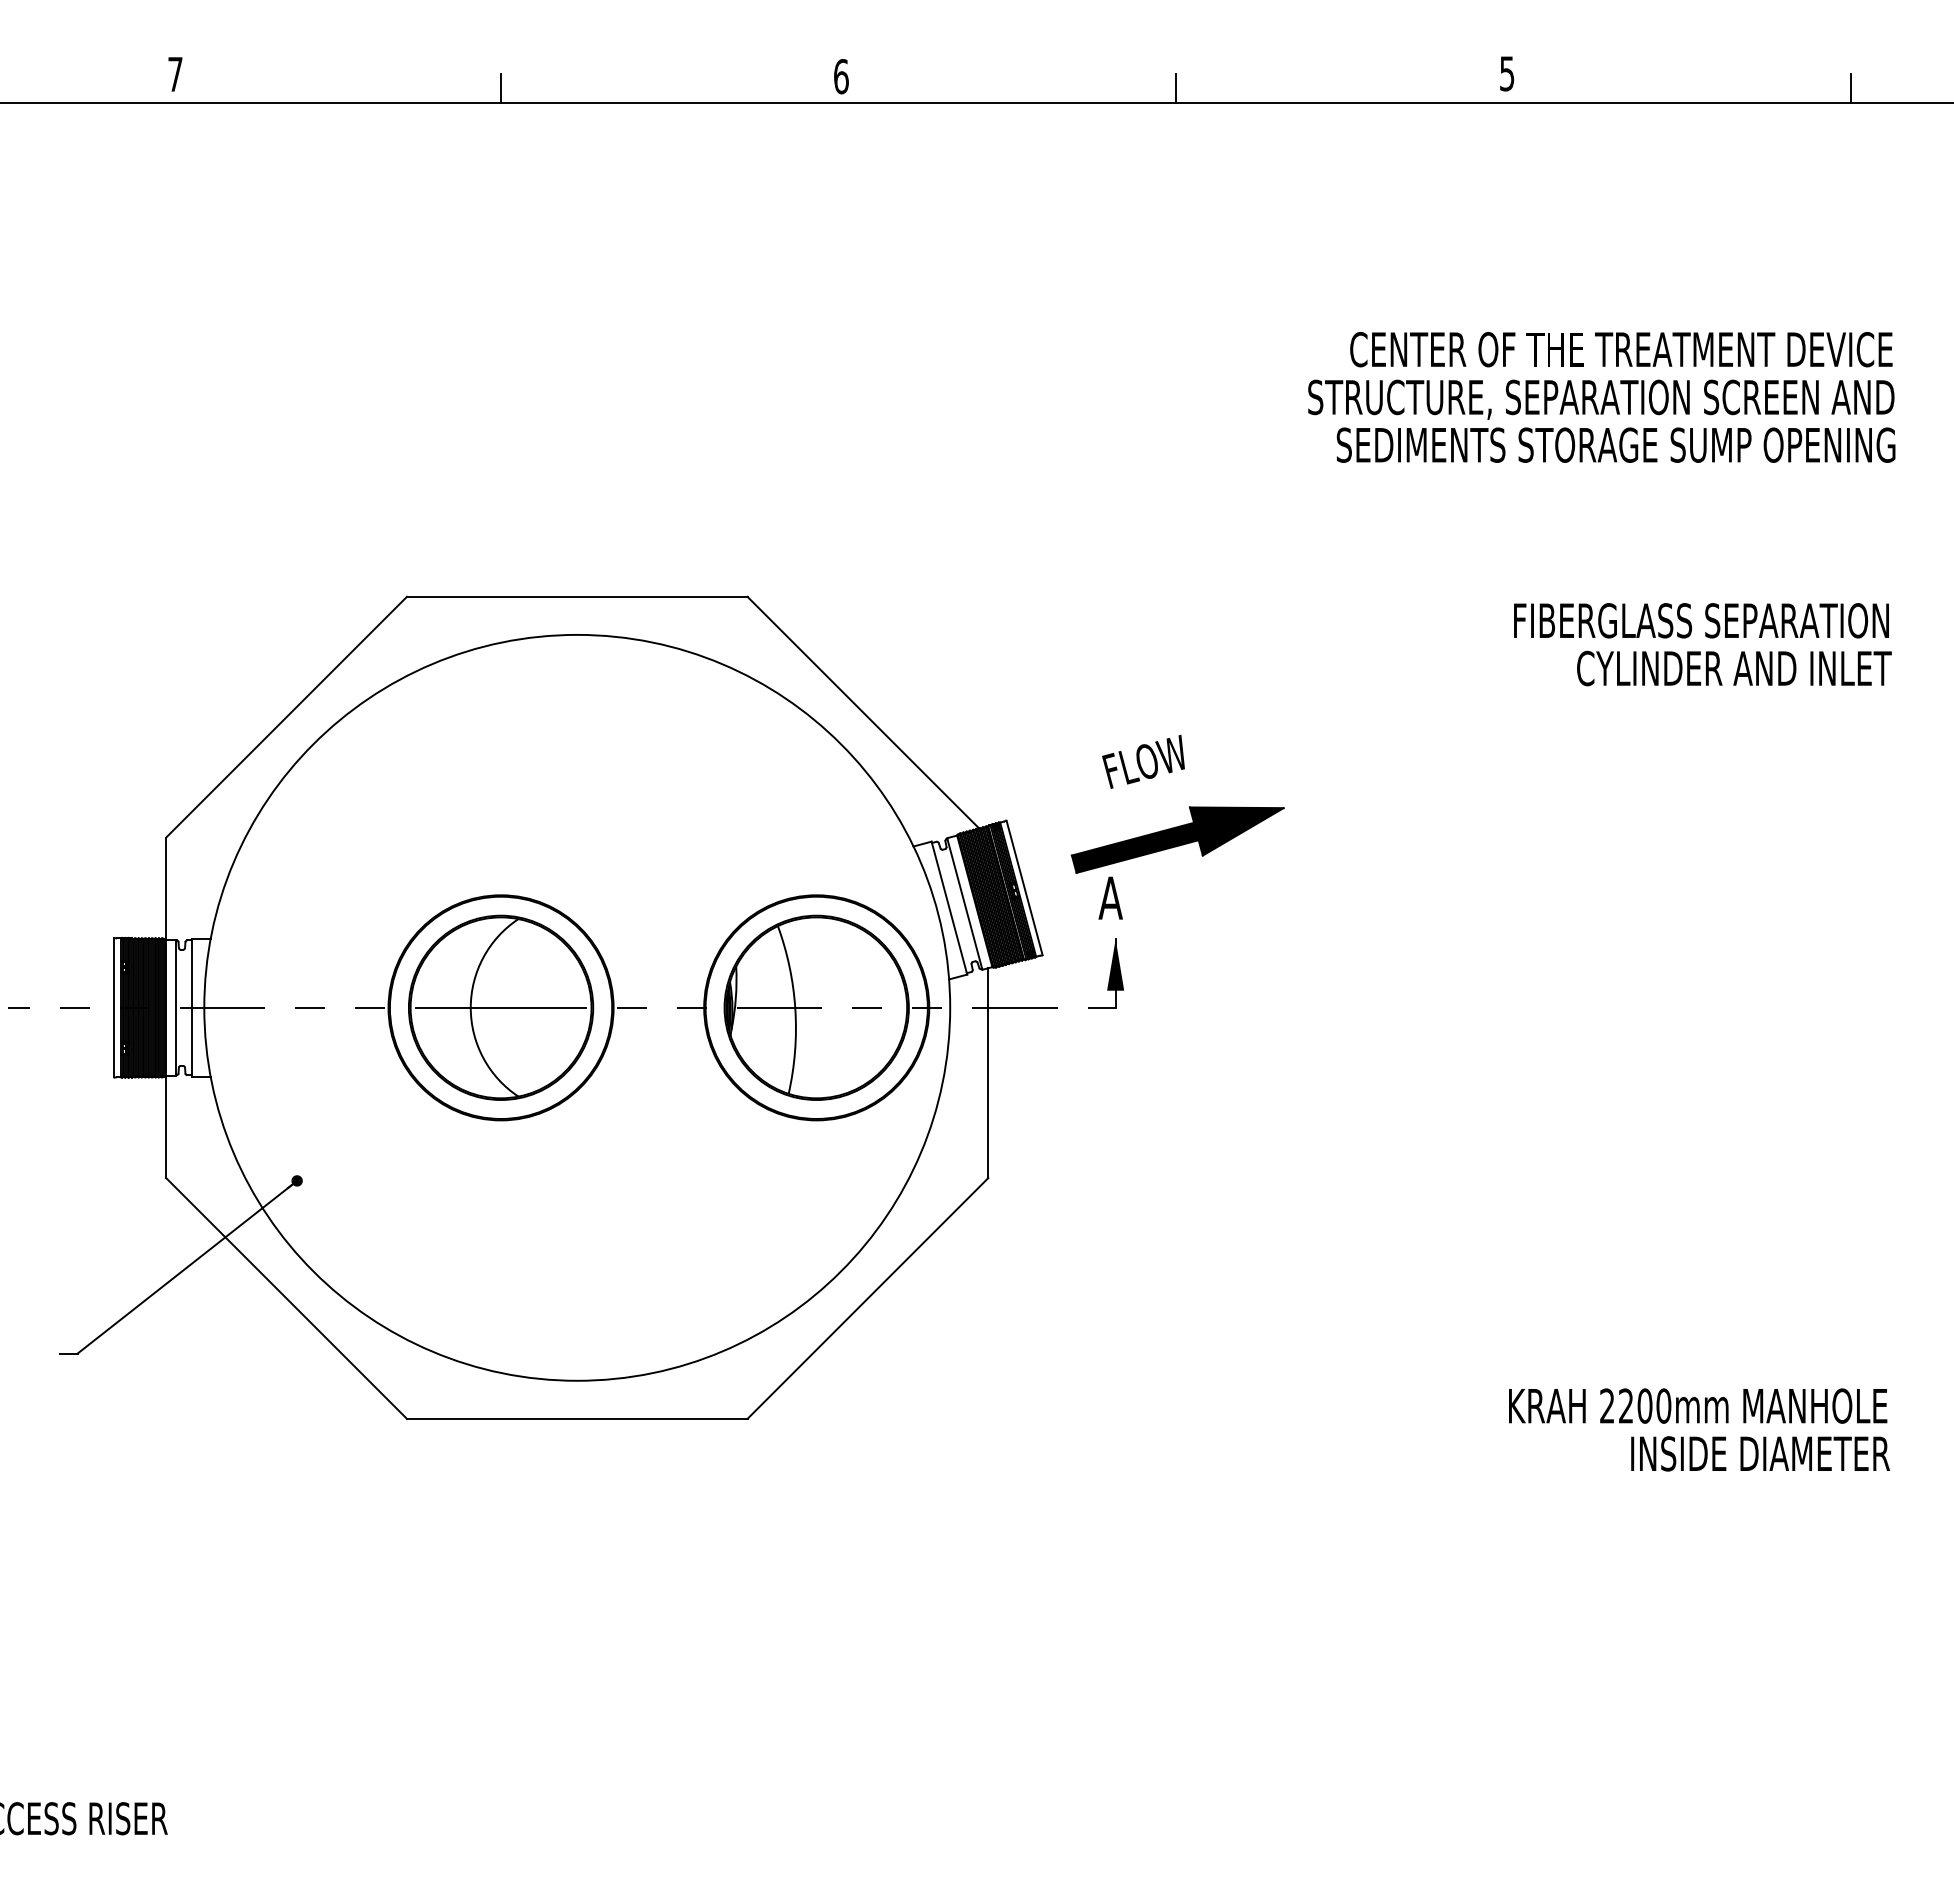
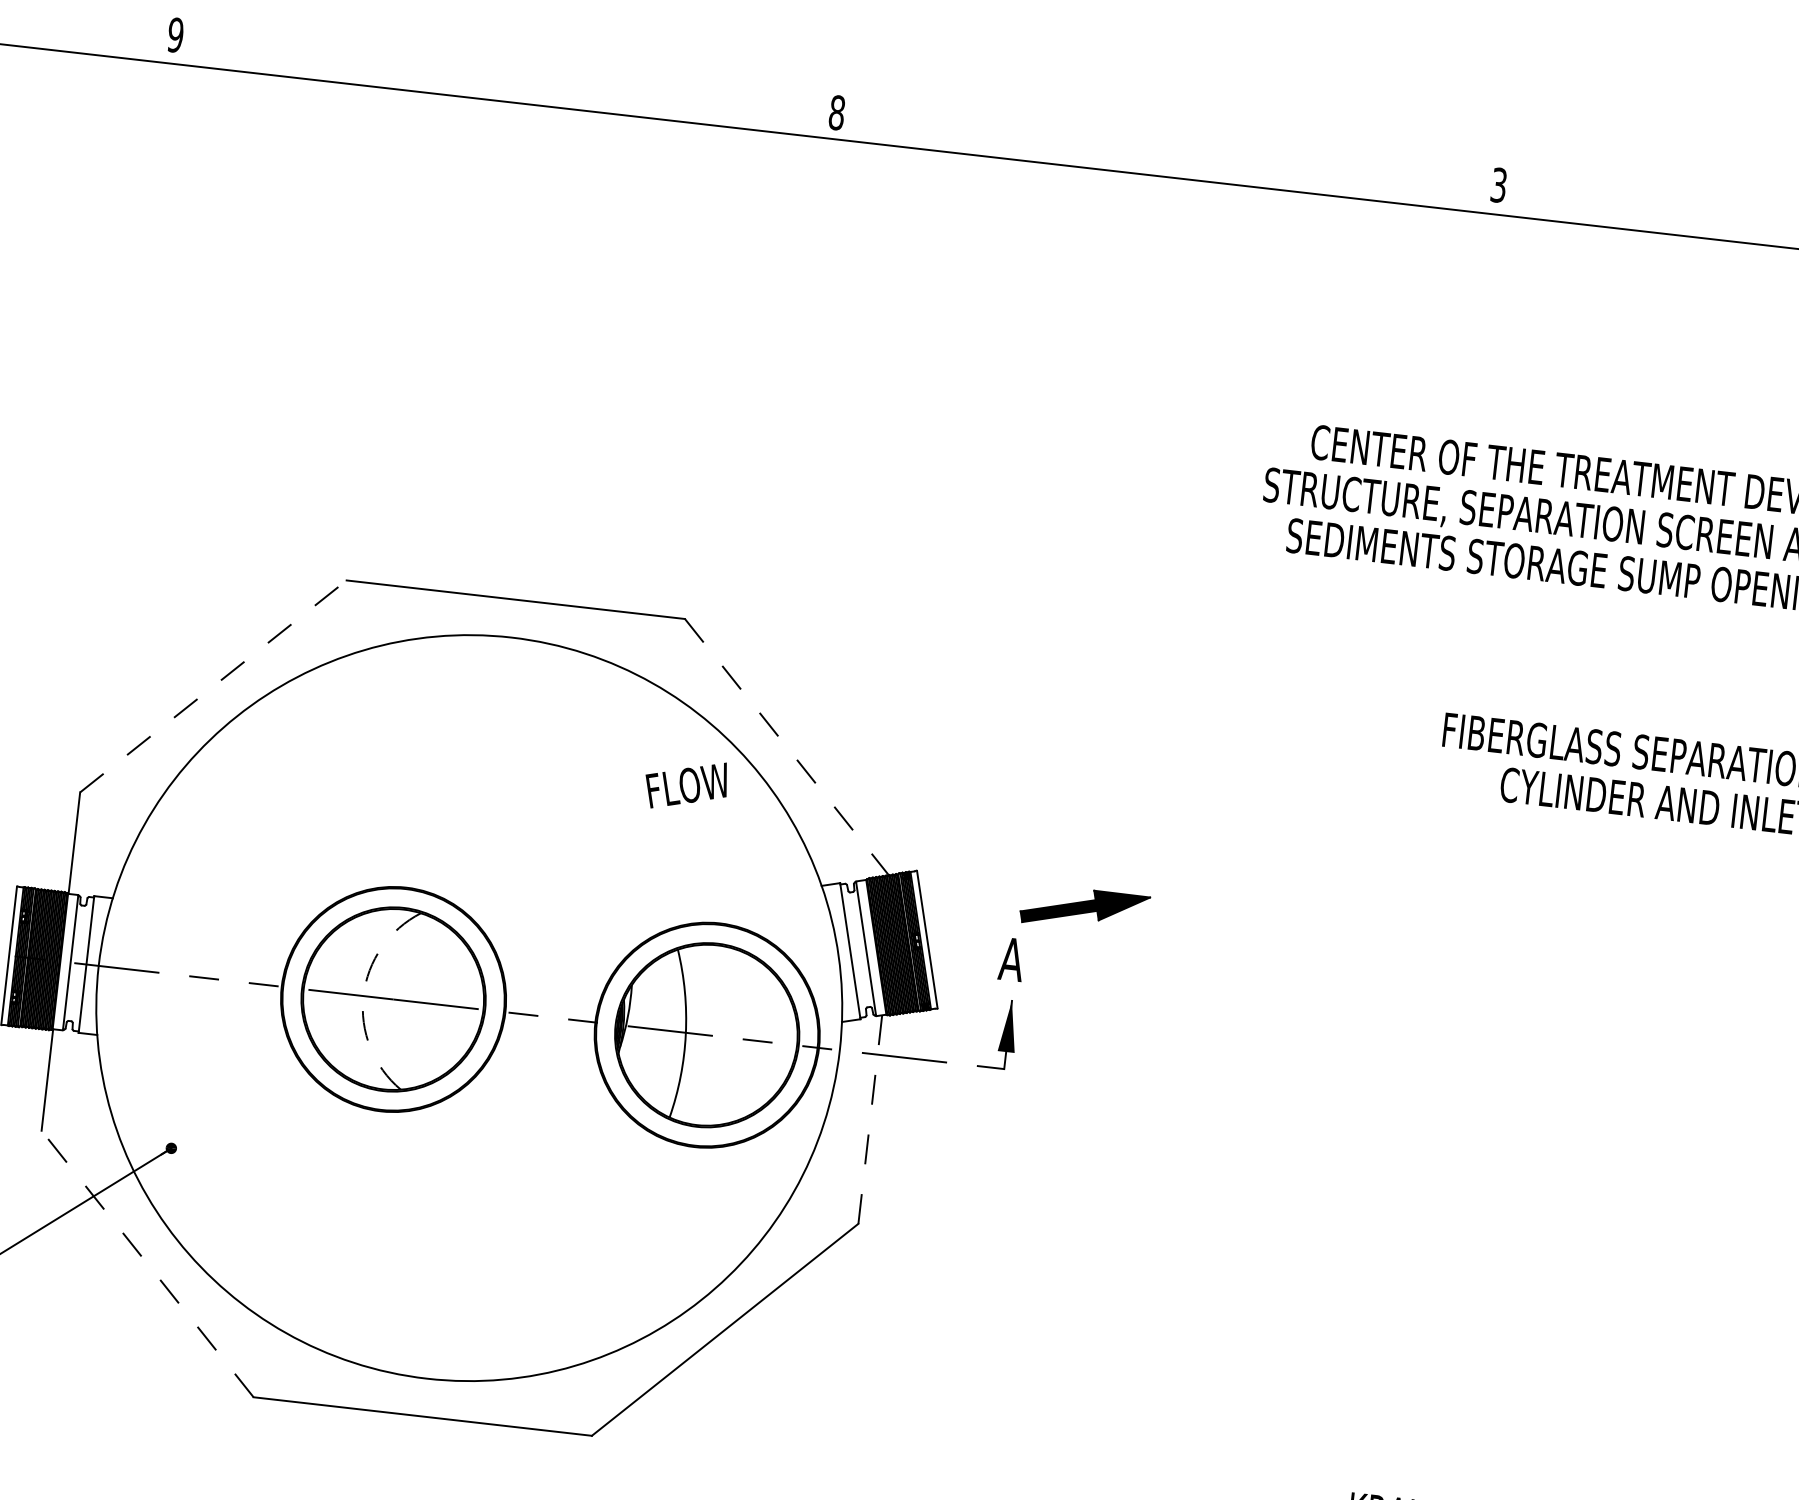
text: (1507, 73) -> (1499, 185), 5 -> 3
text: (175, 74) -> (175, 35), 7 -> 9
text: (841, 76) -> (837, 112), 6 -> 8
line: (501, 88) -> (498, 86), removed
line: (1176, 88) -> (1168, 162), removed
line: (863, 712) -> (787, 747), solid -> dashed
line: (286, 716) -> (213, 685), solid -> dashed
text: (1143, 761) -> (686, 784), moved
part: (1177, 839) -> (1084, 908), size x0.6
arc: (470, 1007) -> (363, 995), solid -> dashed
line: (988, 1073) -> (870, 1119), solid -> dashed
line: (286, 1298) -> (147, 1263), solid -> dashed

